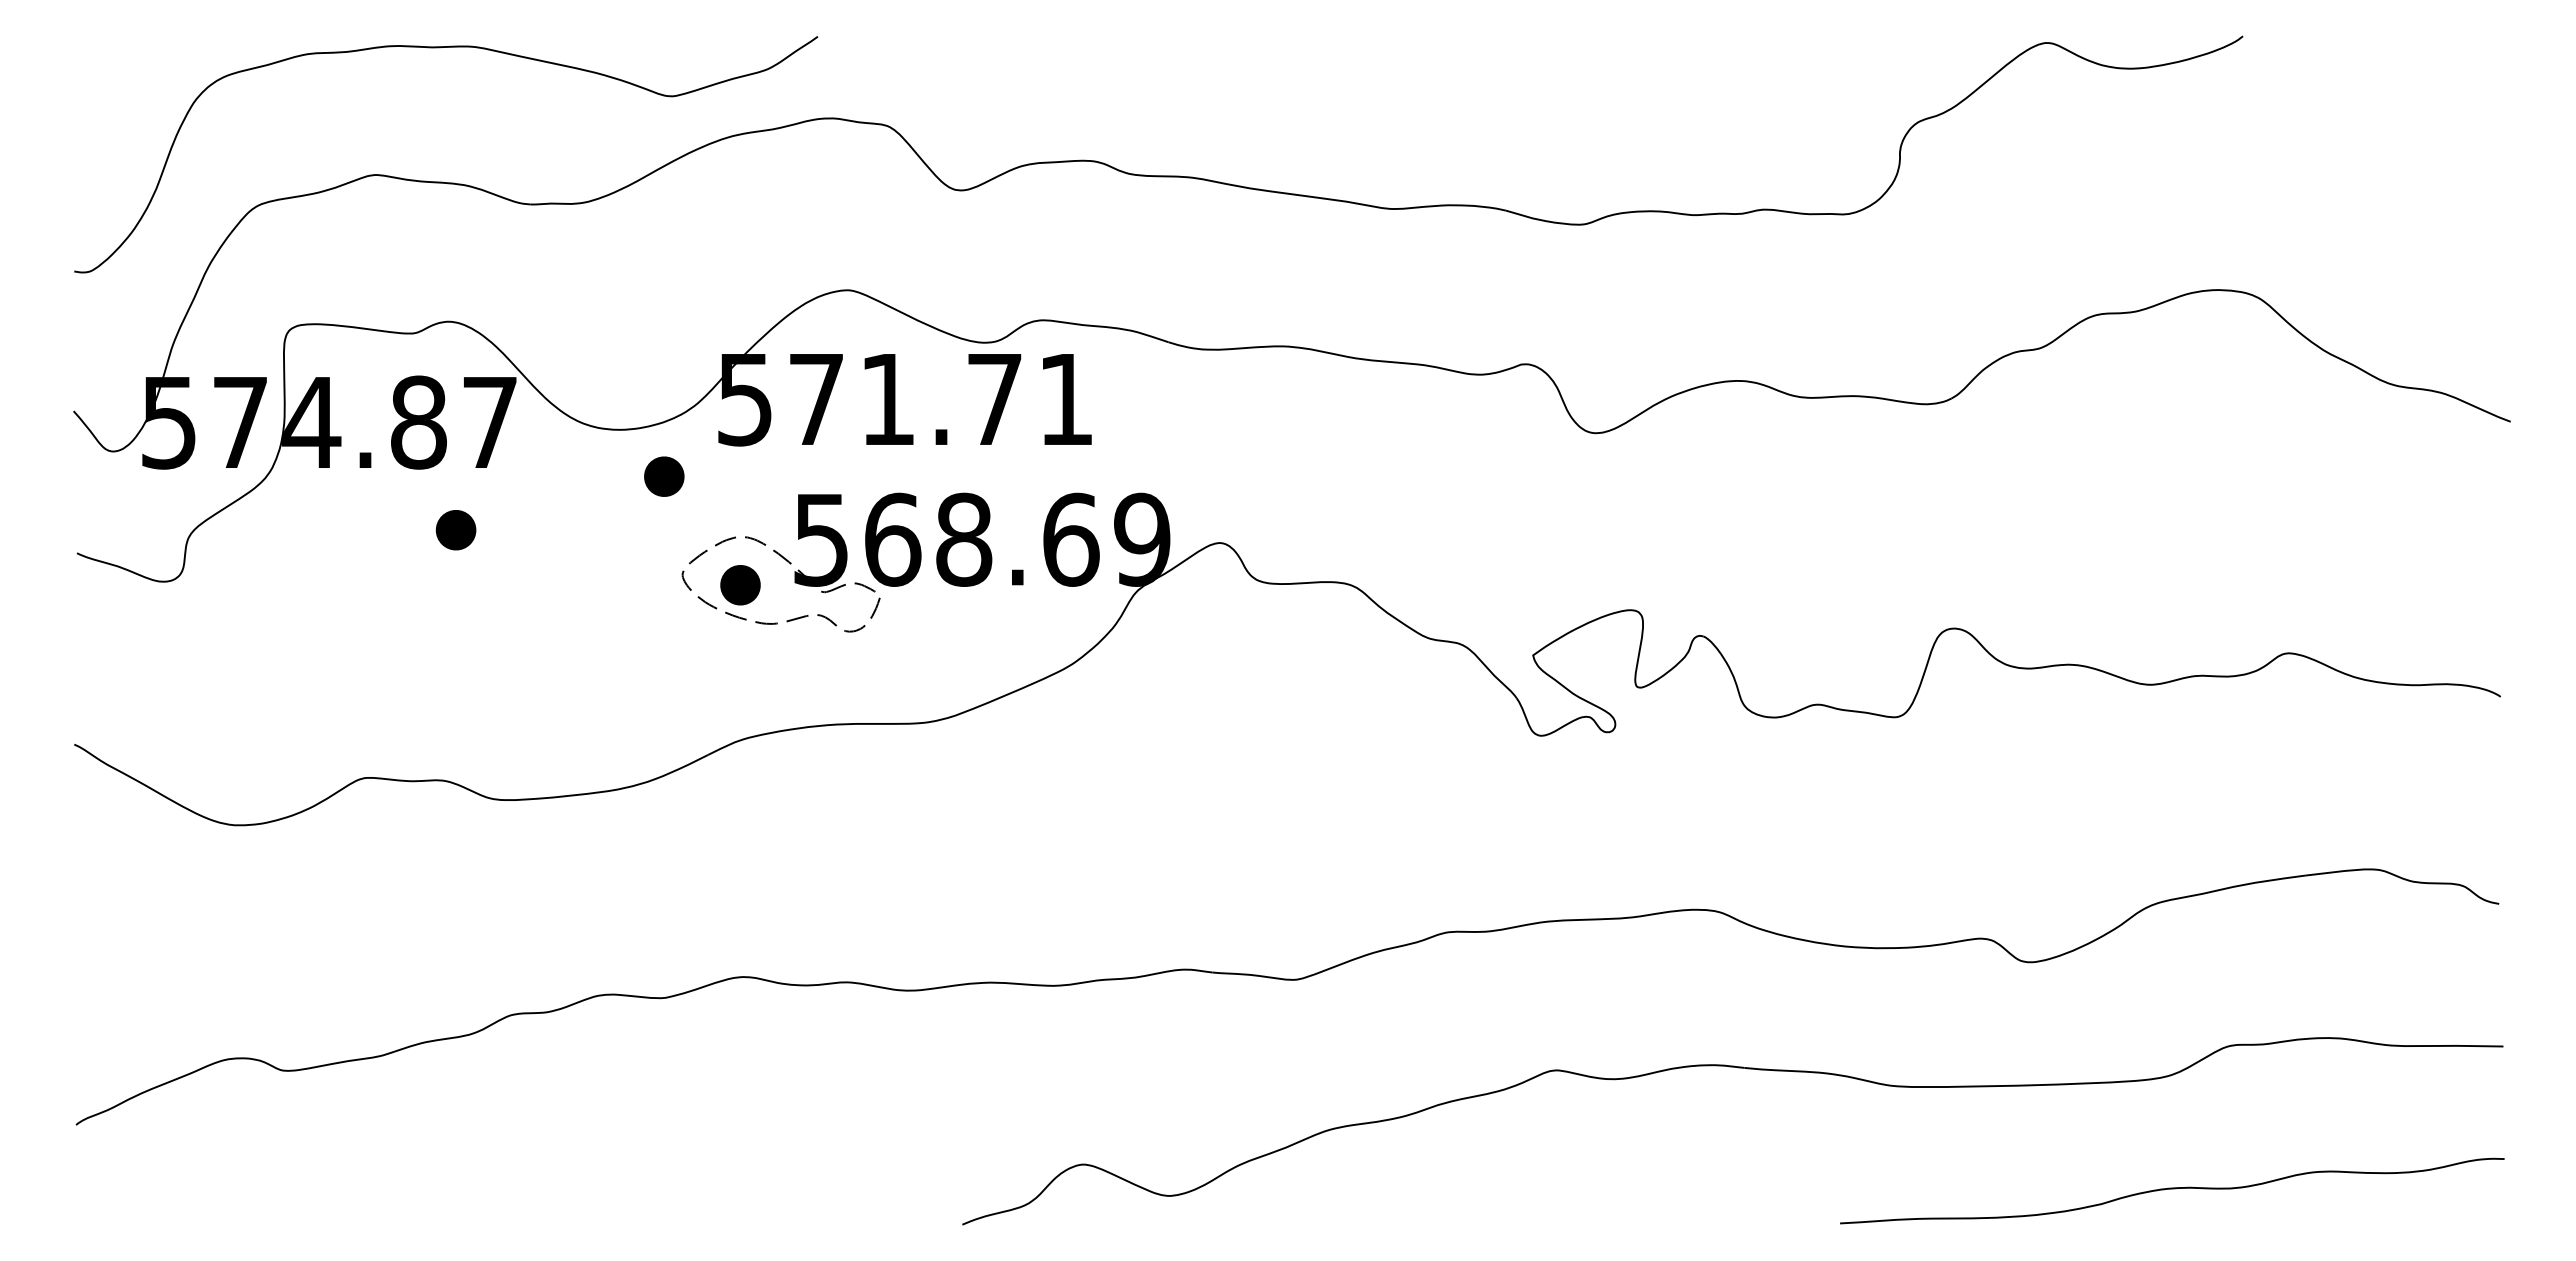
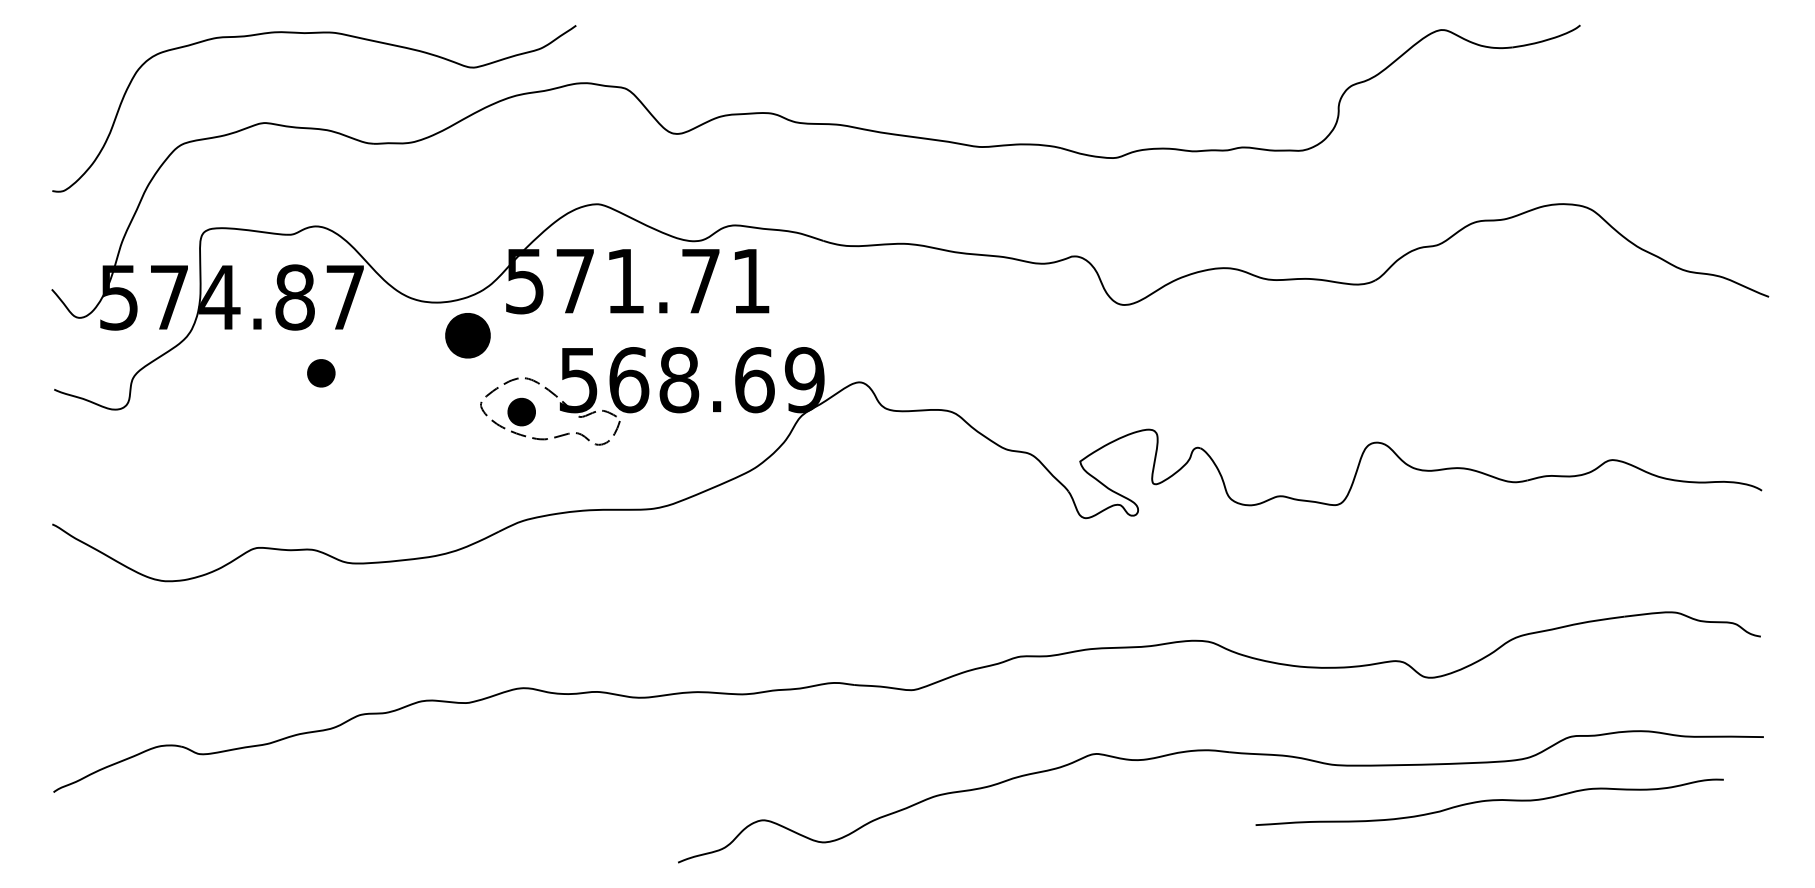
part: (664, 476) -> (468, 335), size x1.6
curve: (2172, 1189) -> (1489, 801), moved

